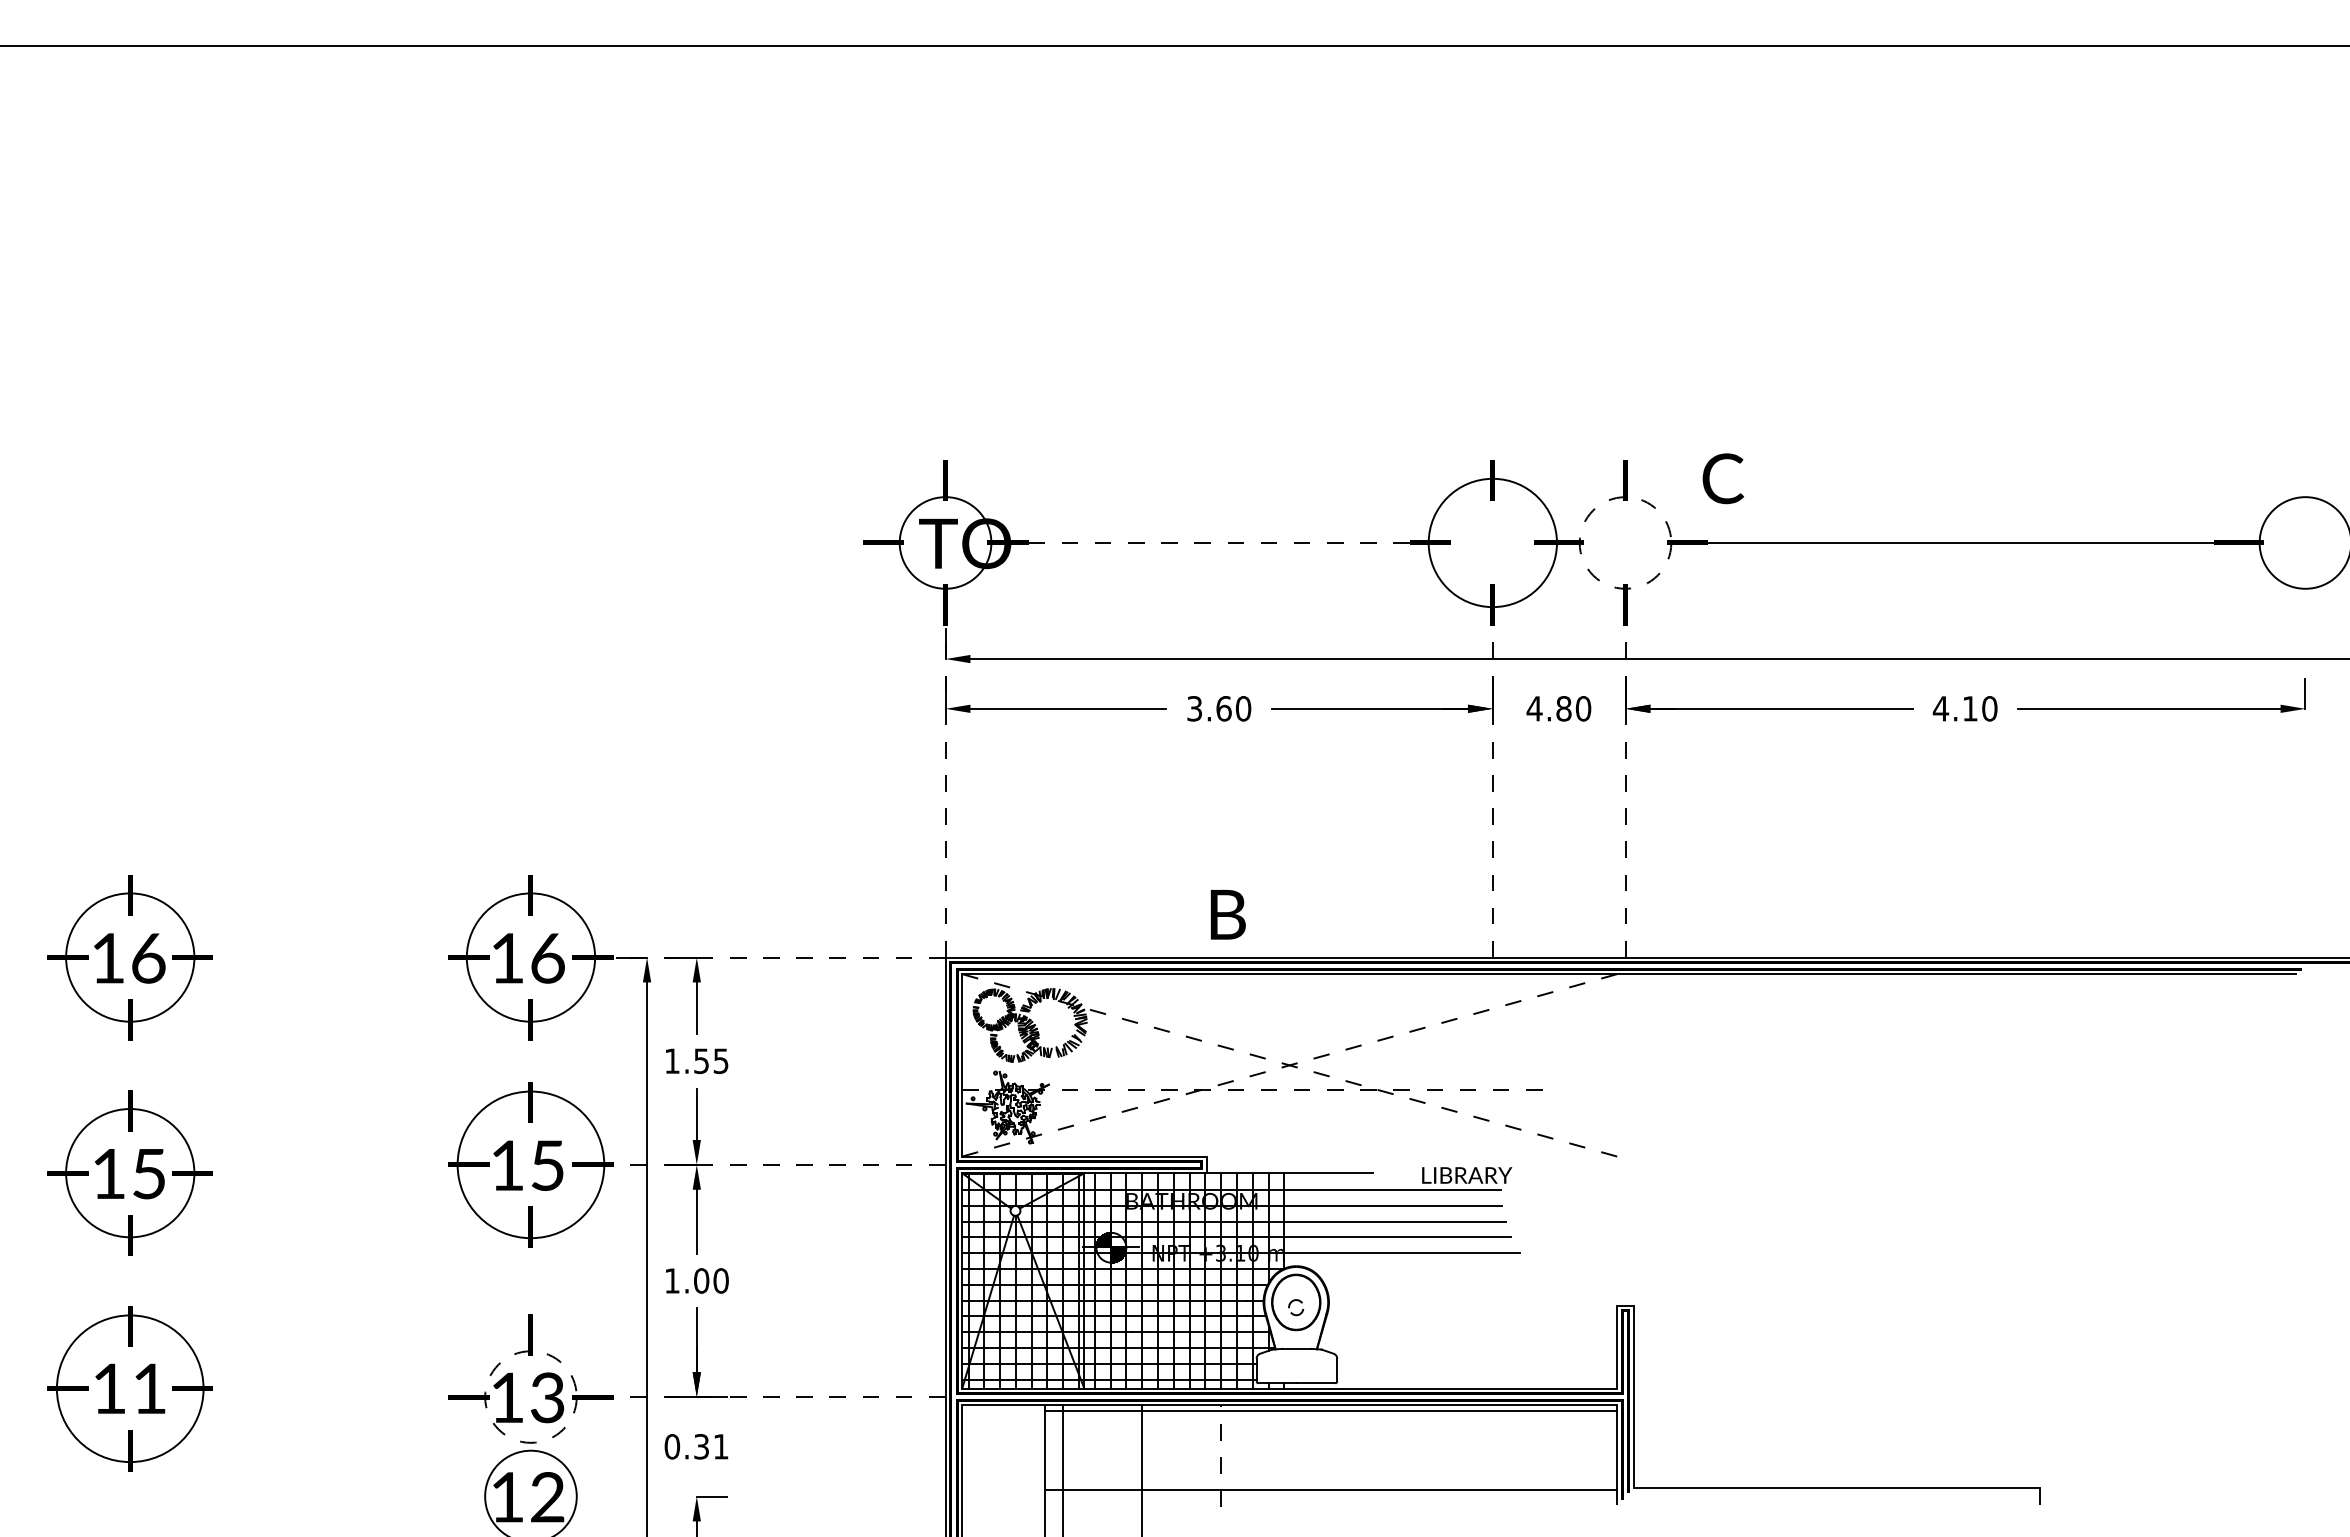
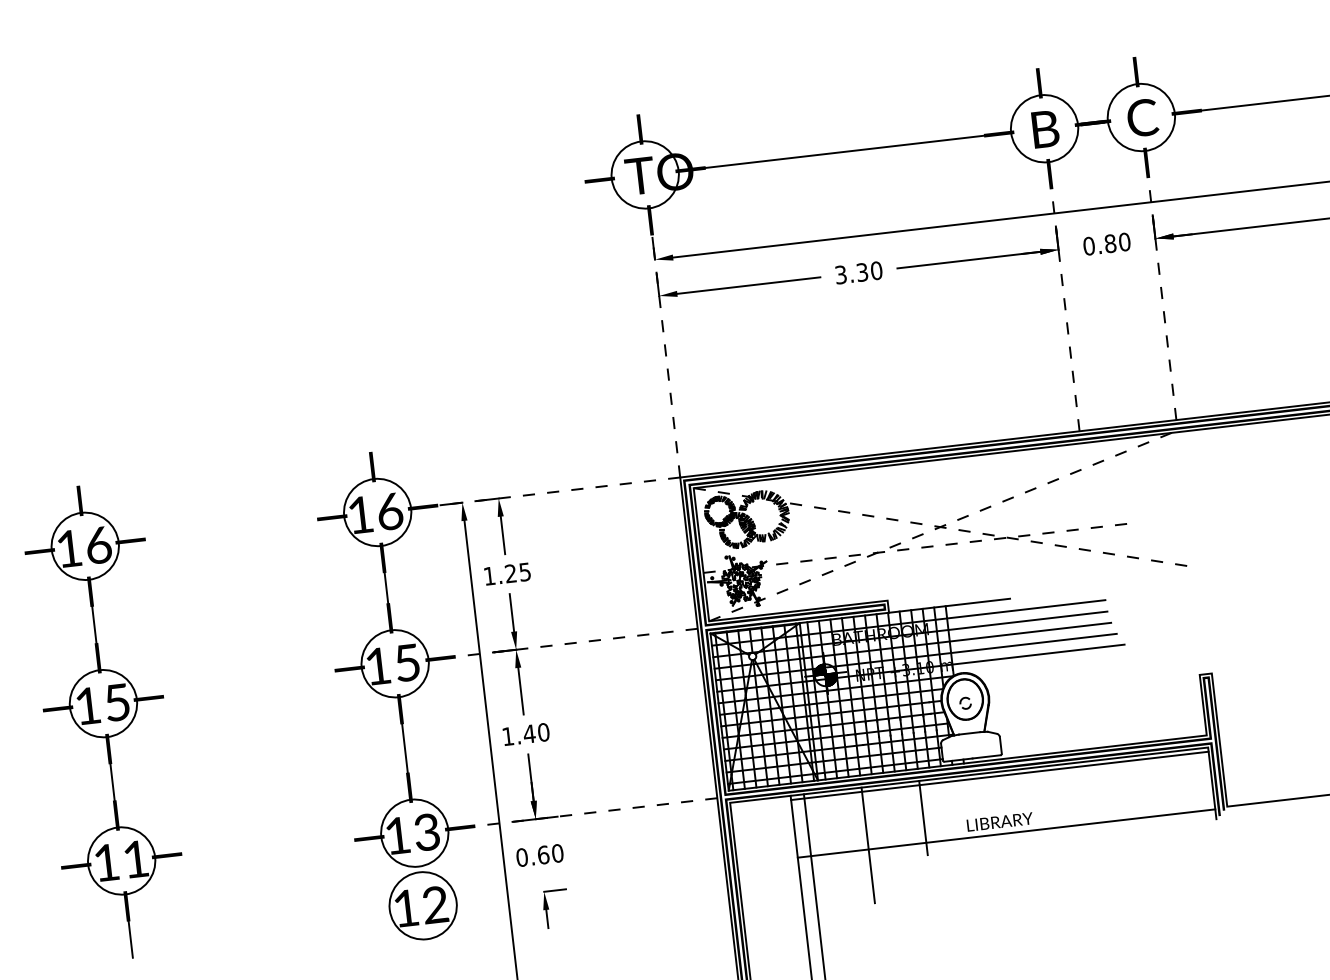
text: (1722, 478) -> (1142, 117), moved
line: (1219, 542) -> (845, 151), dashed -> solid
circle: (1492, 542) -> (1044, 128), size x0.71
circle: (1625, 542) -> (1141, 117), dashed -> solid
text: (1223, 708) -> (862, 272), 3.60 -> 3.30
text: (1534, 708) -> (1088, 246), 4.80 -> 0.80
text: (1227, 914) -> (1045, 129), moved
circle: (130, 957) -> (85, 546), size x0.71
circle: (530, 957) -> (377, 512), size x0.71
line: (530, 1060) -> (386, 587), added
text: (701, 1061) -> (510, 573), 1.55 -> 1.25
line: (130, 1065) -> (94, 625), added
circle: (530, 1164) -> (394, 663), size x0.62
circle: (130, 1172) -> (103, 703), size x0.71
text: (1467, 1175) -> (1000, 821), moved
line: (130, 1280) -> (112, 781), added
line: (530, 1280) -> (404, 748), added
text: (701, 1280) -> (529, 733), 1.00 -> 1.40
circle: (130, 1388) -> (121, 860), size x0.62
circle: (530, 1396) -> (414, 832), dashed -> solid
text: (711, 1446) -> (550, 854), 0.31 -> 0.60
line: (1221, 1456) -> (923, 818), dashed -> solid
line: (130, 1496) -> (130, 939), added

